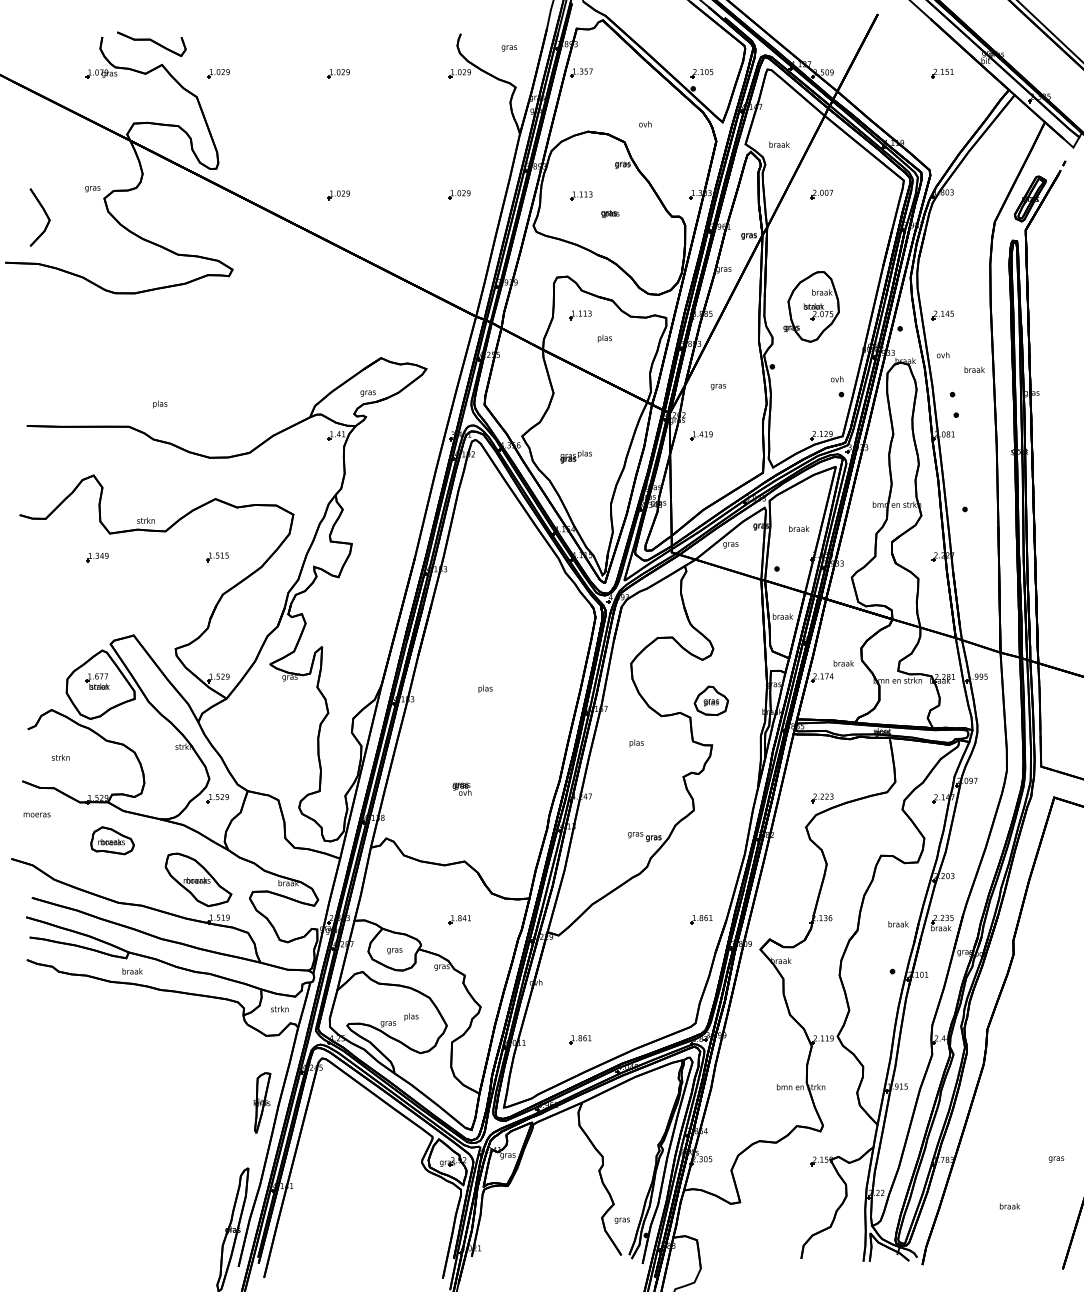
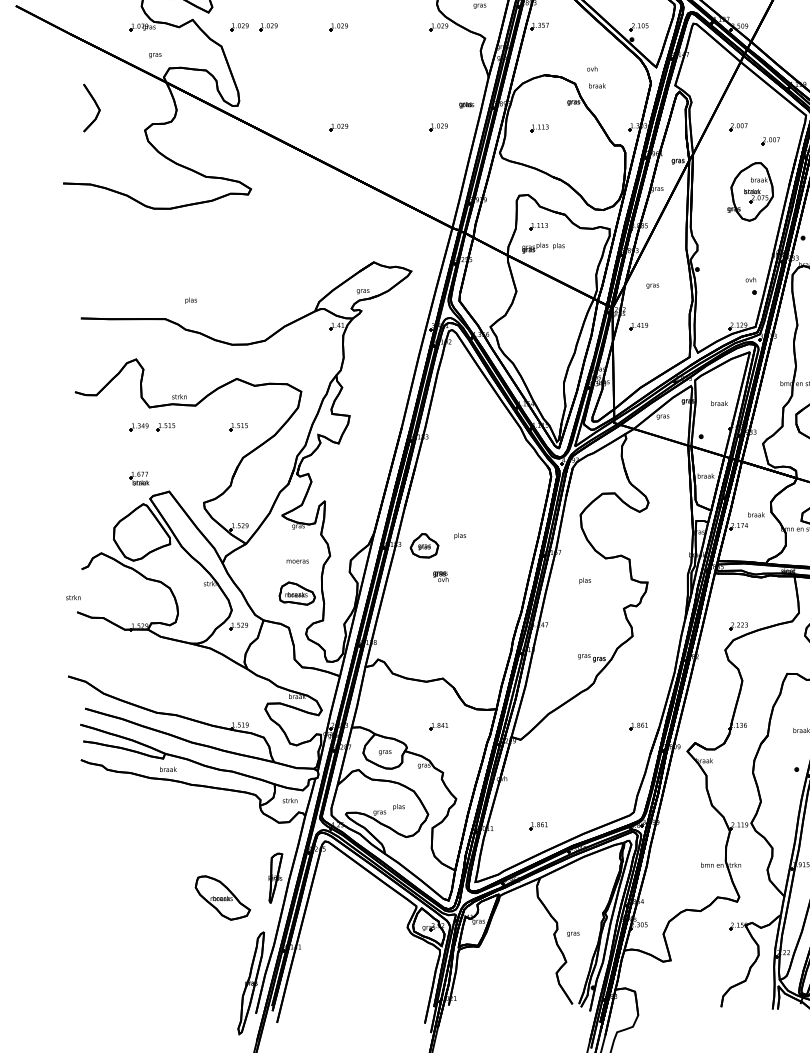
part: (253, 73) -> (268, 26), added
text: (779, 144) -> (597, 85), moved
text: (92, 189) -> (155, 55), moved
part: (860, 211) -> (770, 141), added
part: (44, 213) -> (95, 104), moved
text: (610, 213) -> (466, 104), moved
part: (811, 306) -> (750, 191), moved
text: (575, 456) -> (534, 247), moved
part: (129, 557) -> (165, 427), added
part: (97, 681) -> (139, 478), moved
part: (711, 700) -> (424, 545), moved
text: (60, 757) -> (73, 597), moved
text: (461, 788) -> (440, 576), moved
text: (36, 814) -> (297, 561), moved
part: (112, 840) -> (297, 593), moved
part: (198, 879) -> (222, 897), moved
text: (621, 1220) -> (572, 934), moved

